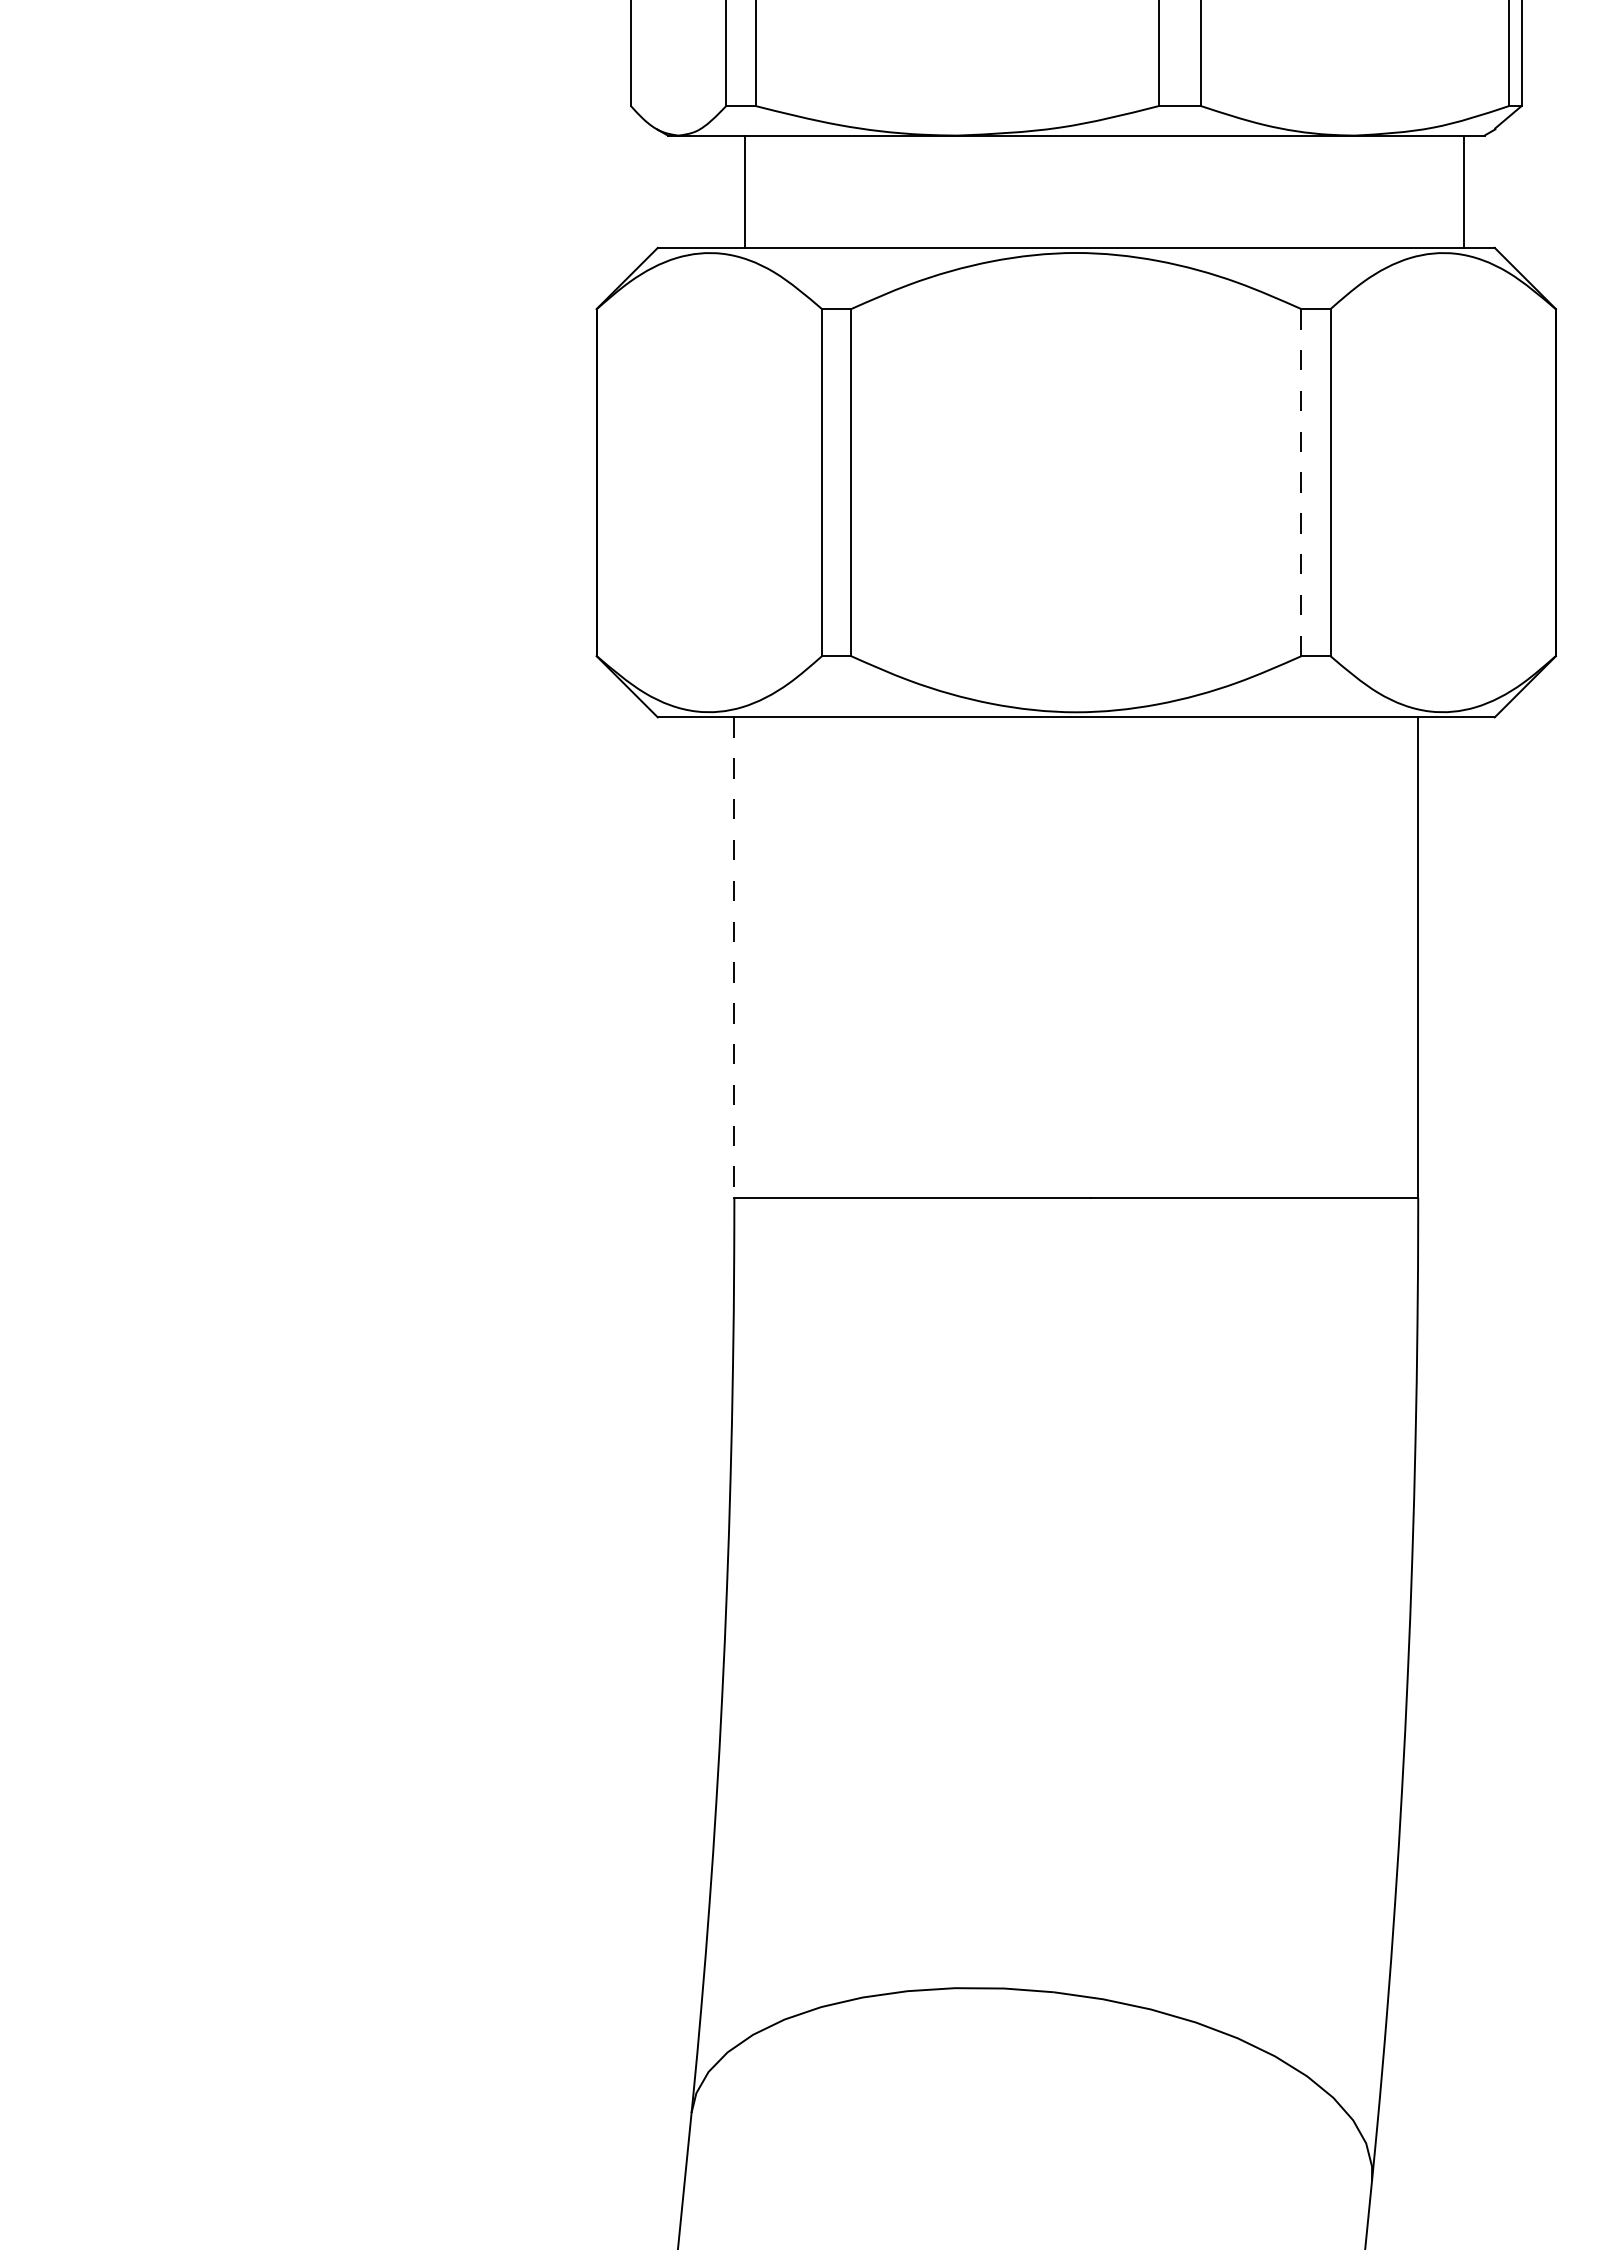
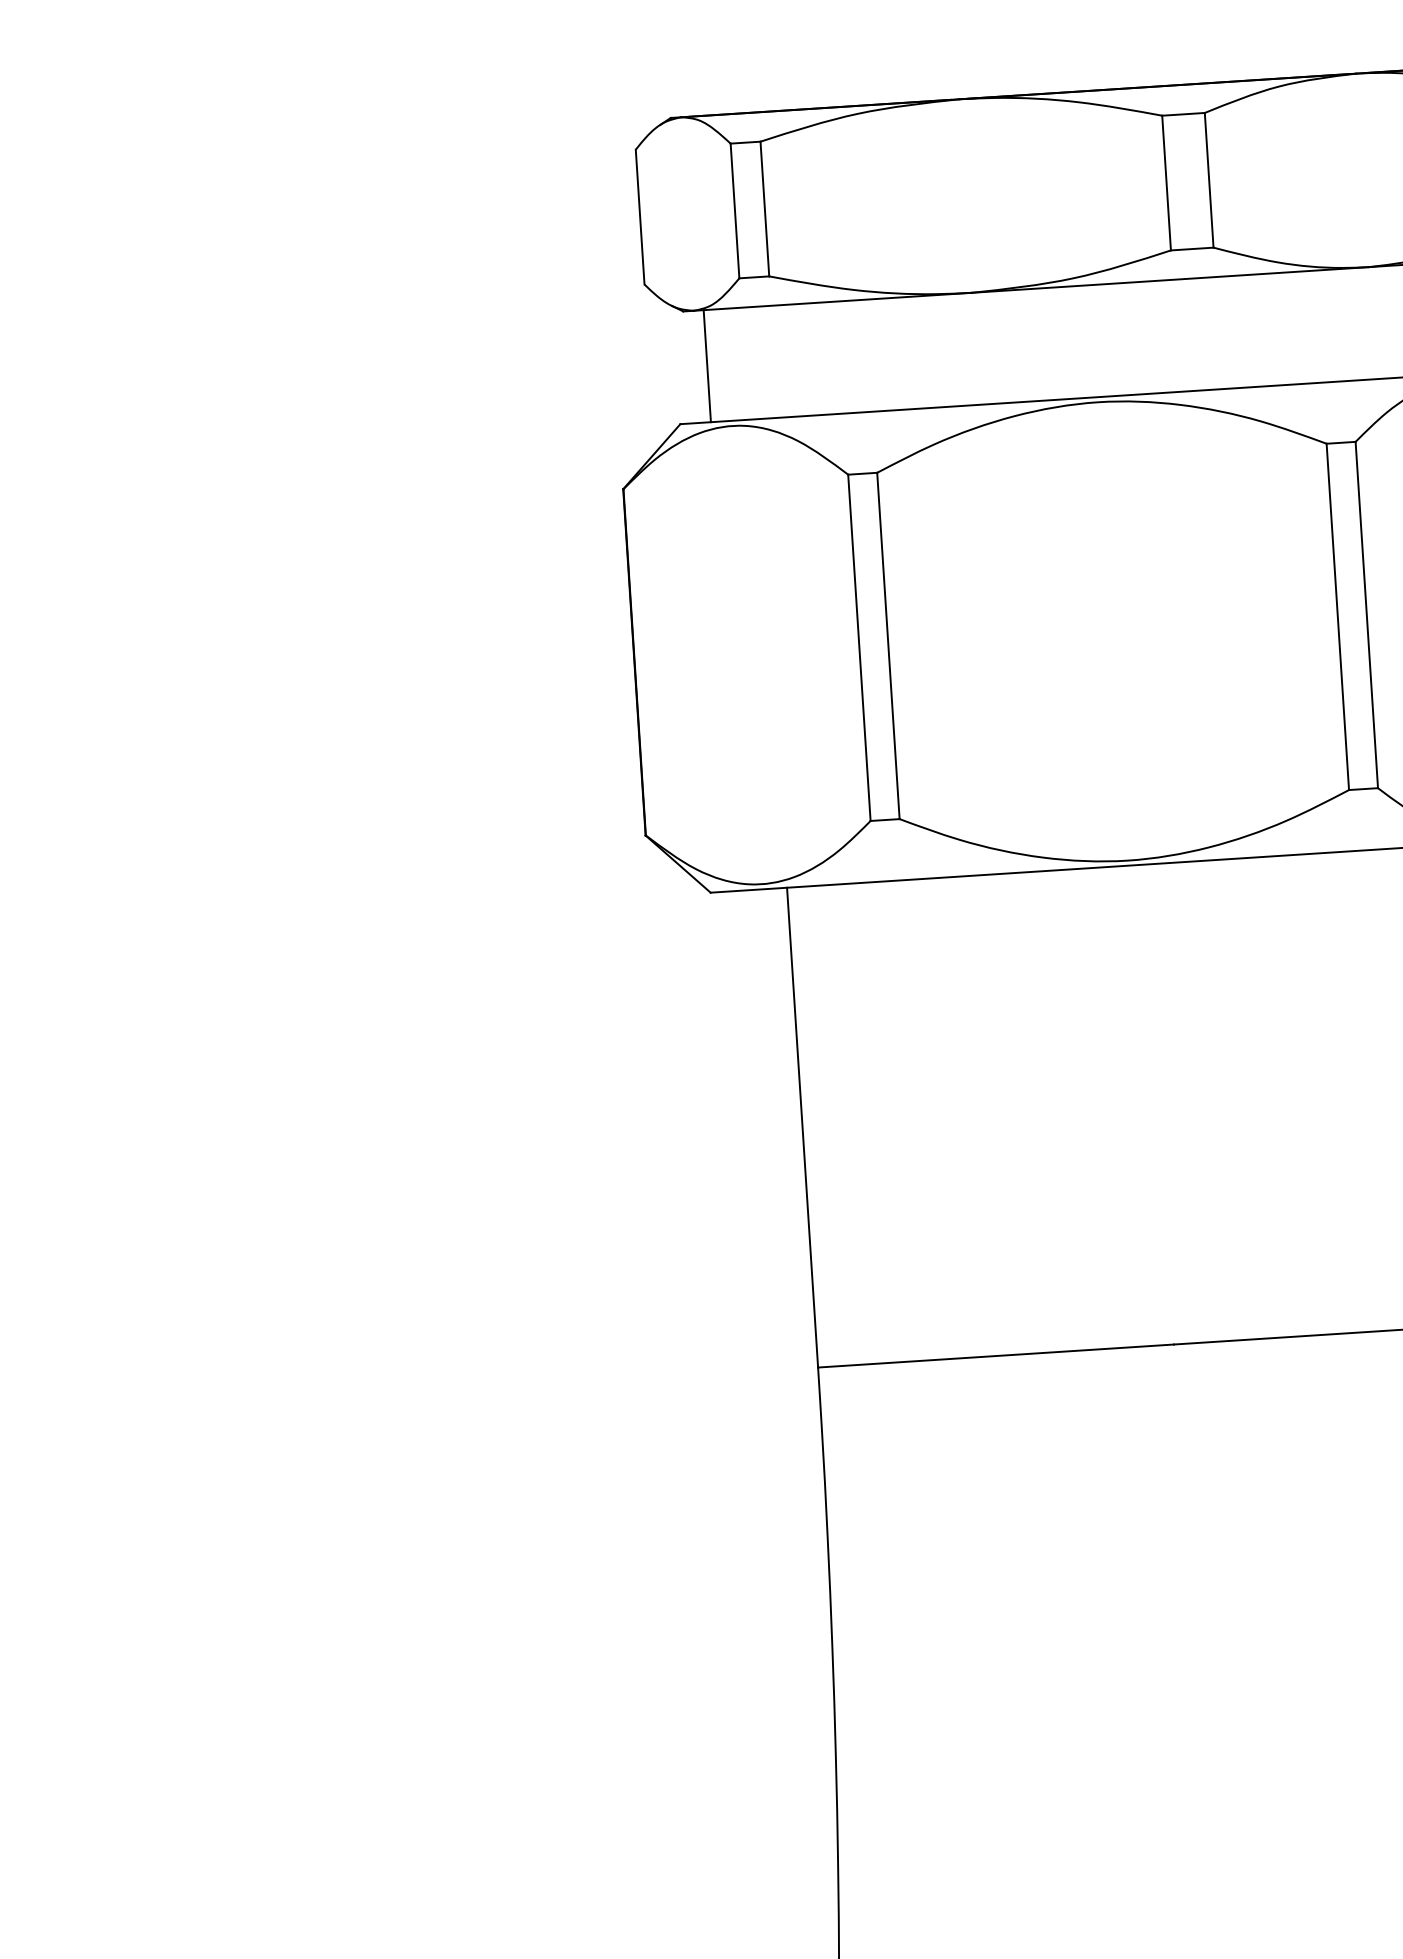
line: (745, 191) -> (707, 365), moved
line: (1301, 482) -> (1337, 616), dashed -> solid
line: (734, 958) -> (802, 1128), dashed -> solid

